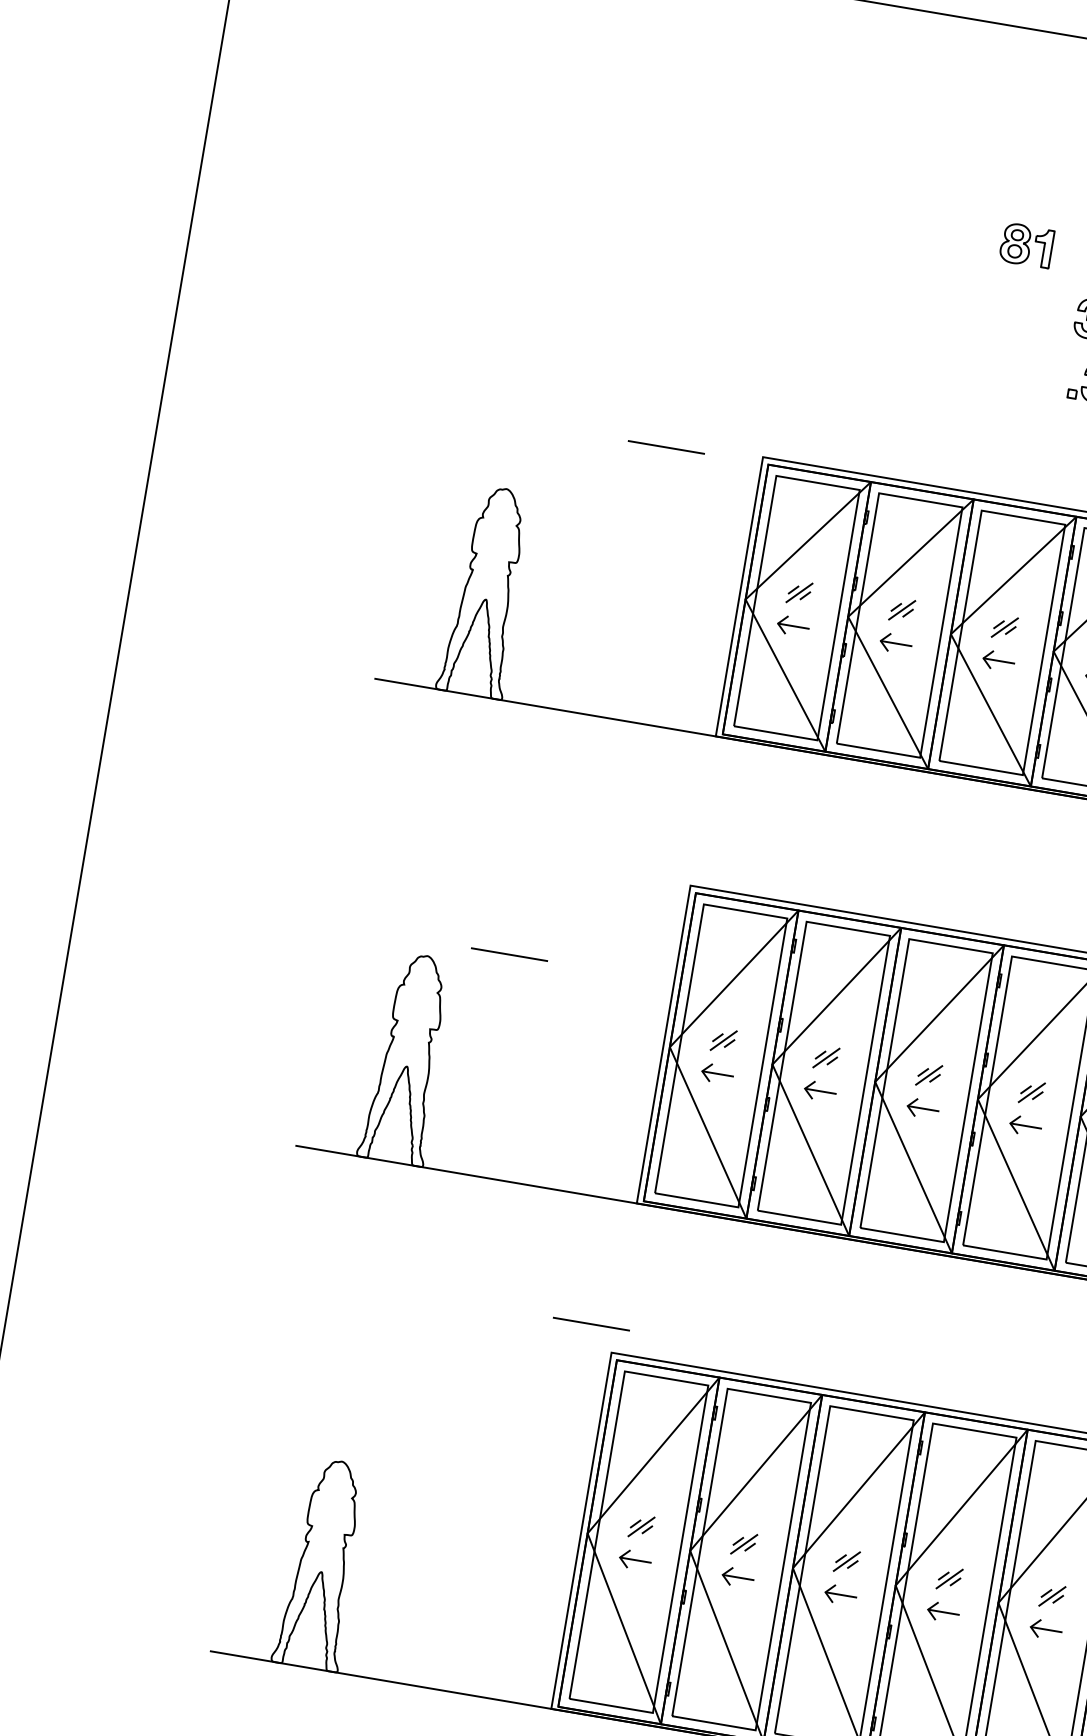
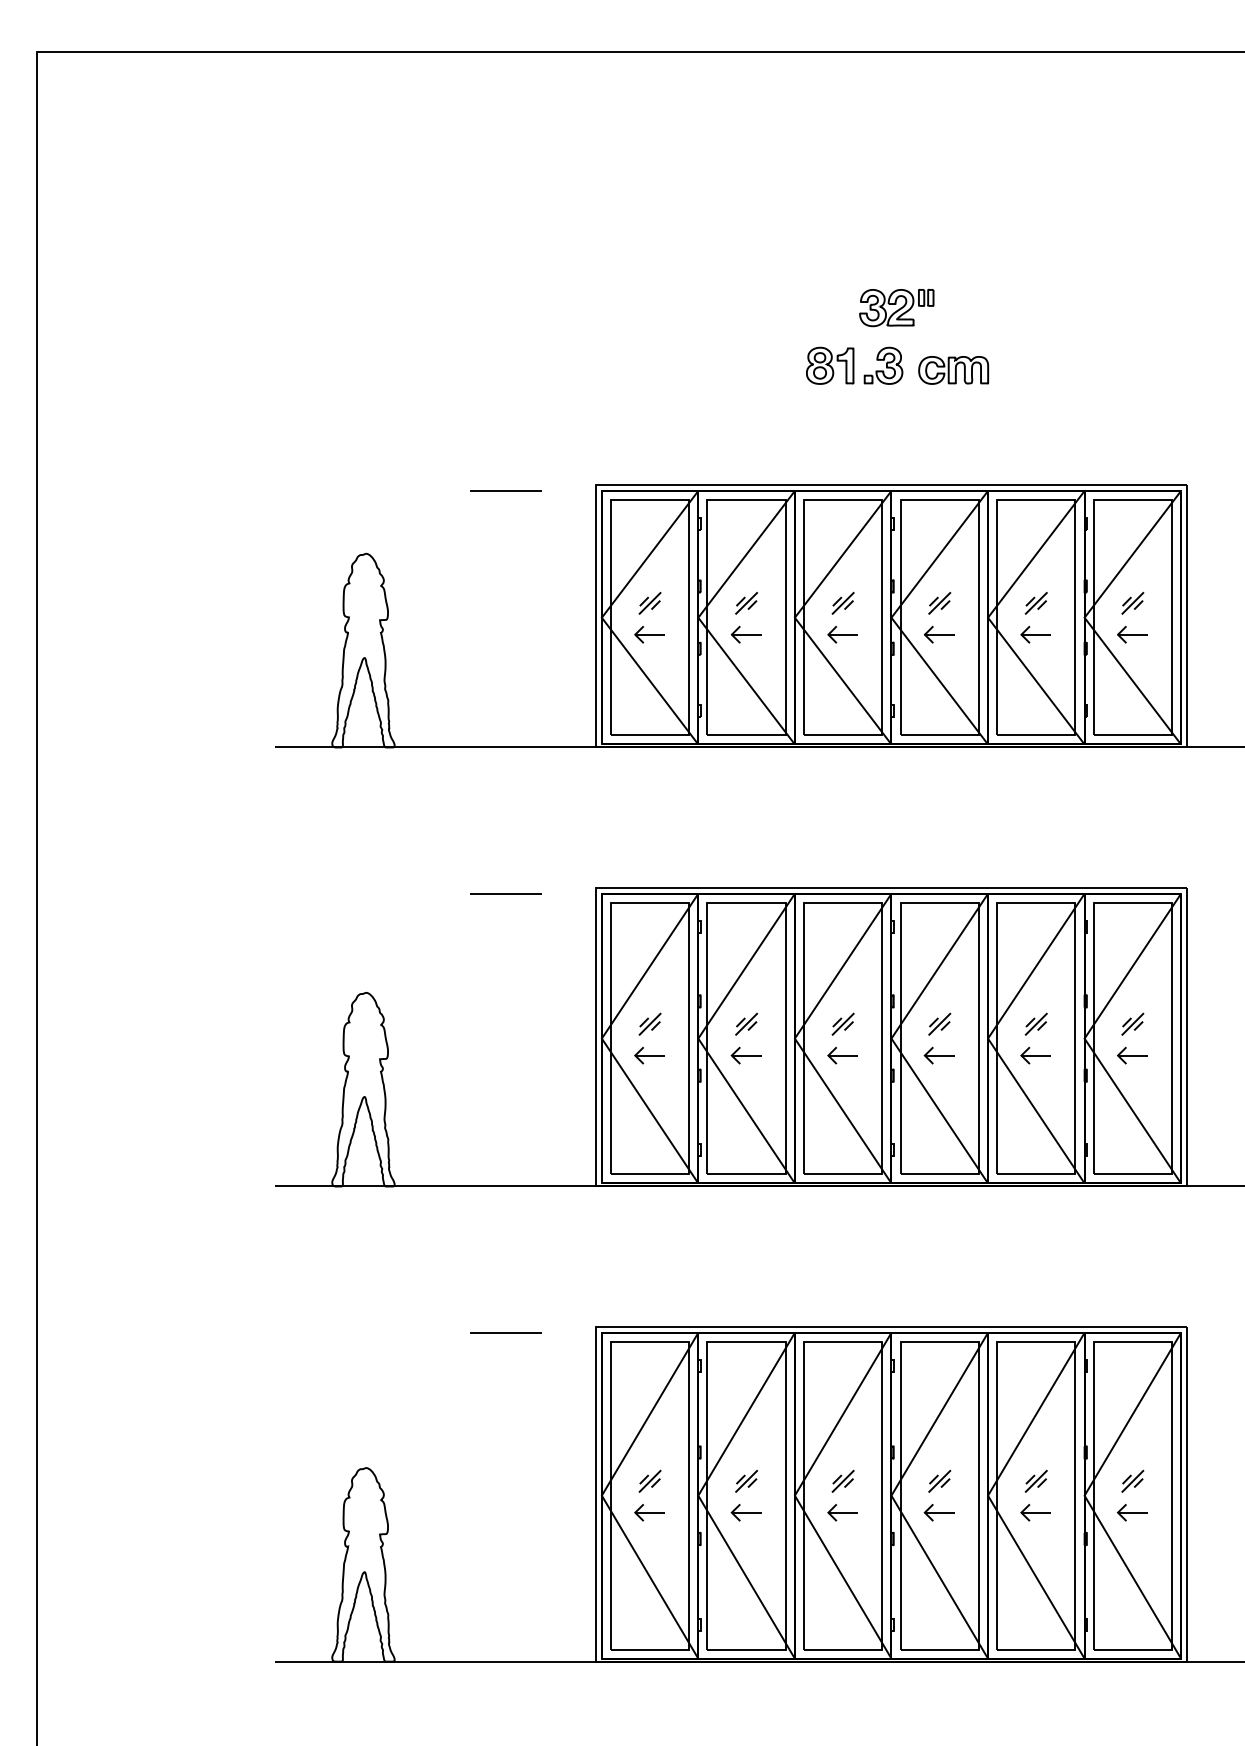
part: (1027, 245) -> (830, 365), moved
line: (509, 954) -> (505, 893), moved
line: (590, 1323) -> (505, 1332), moved

